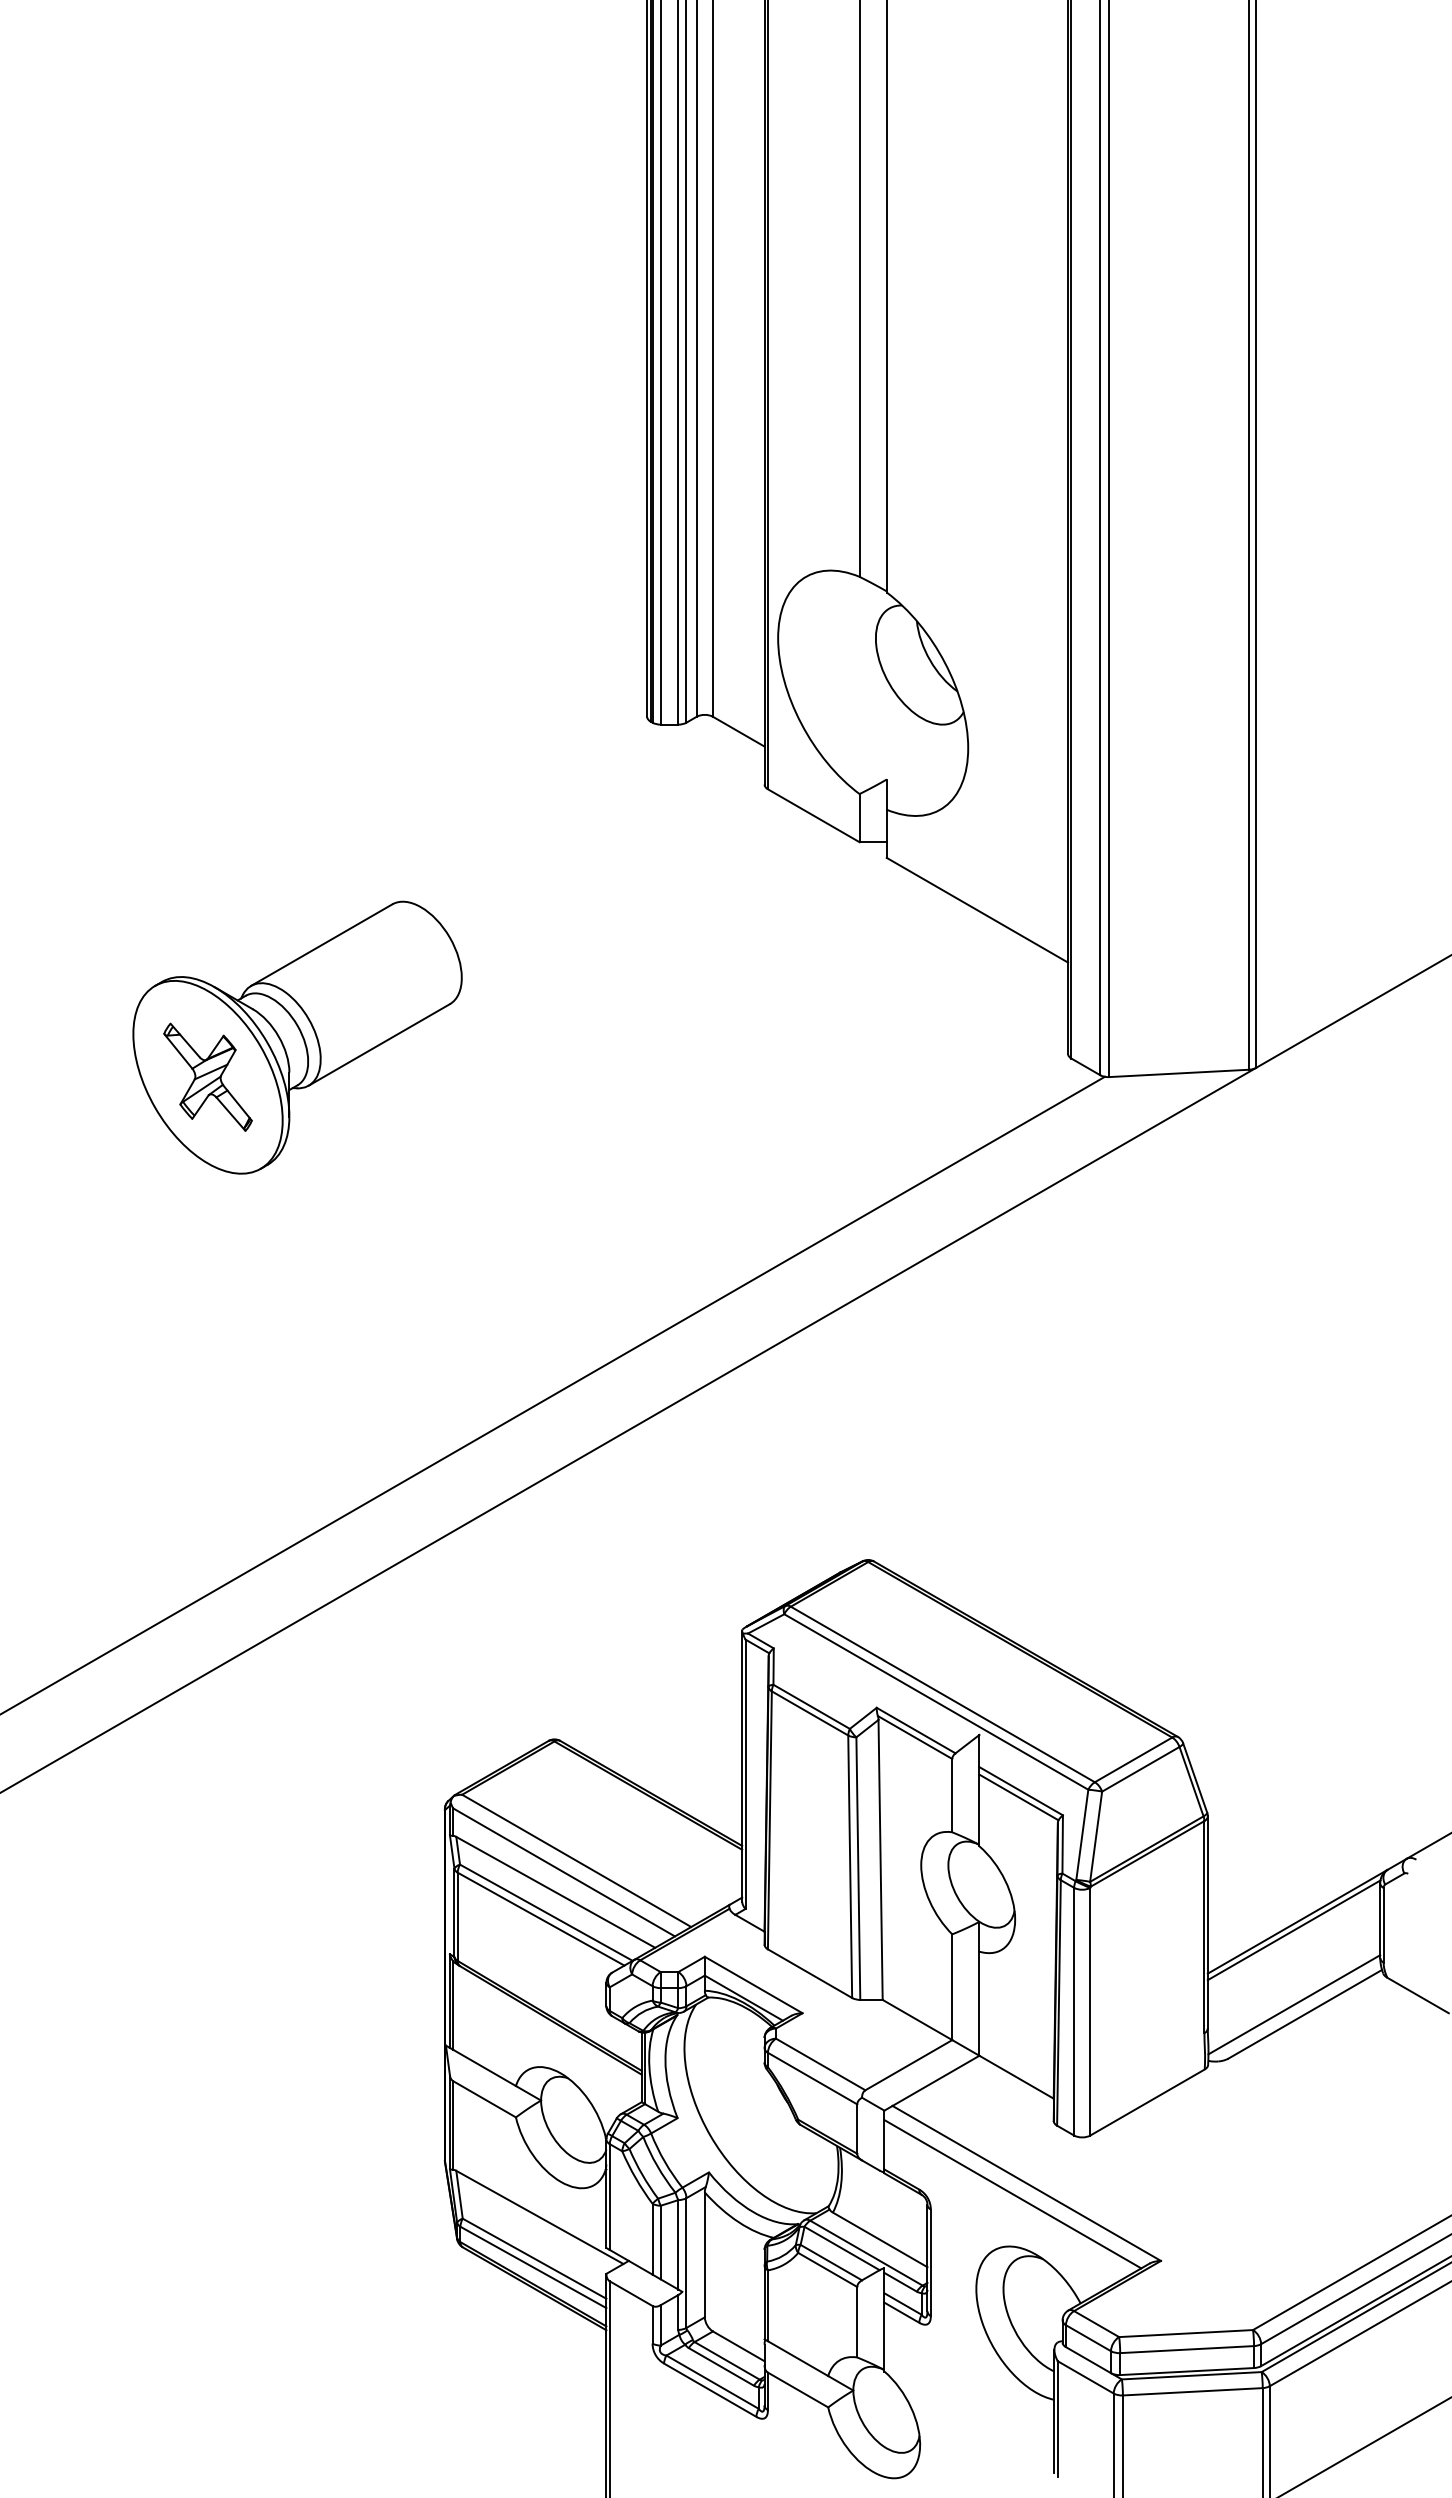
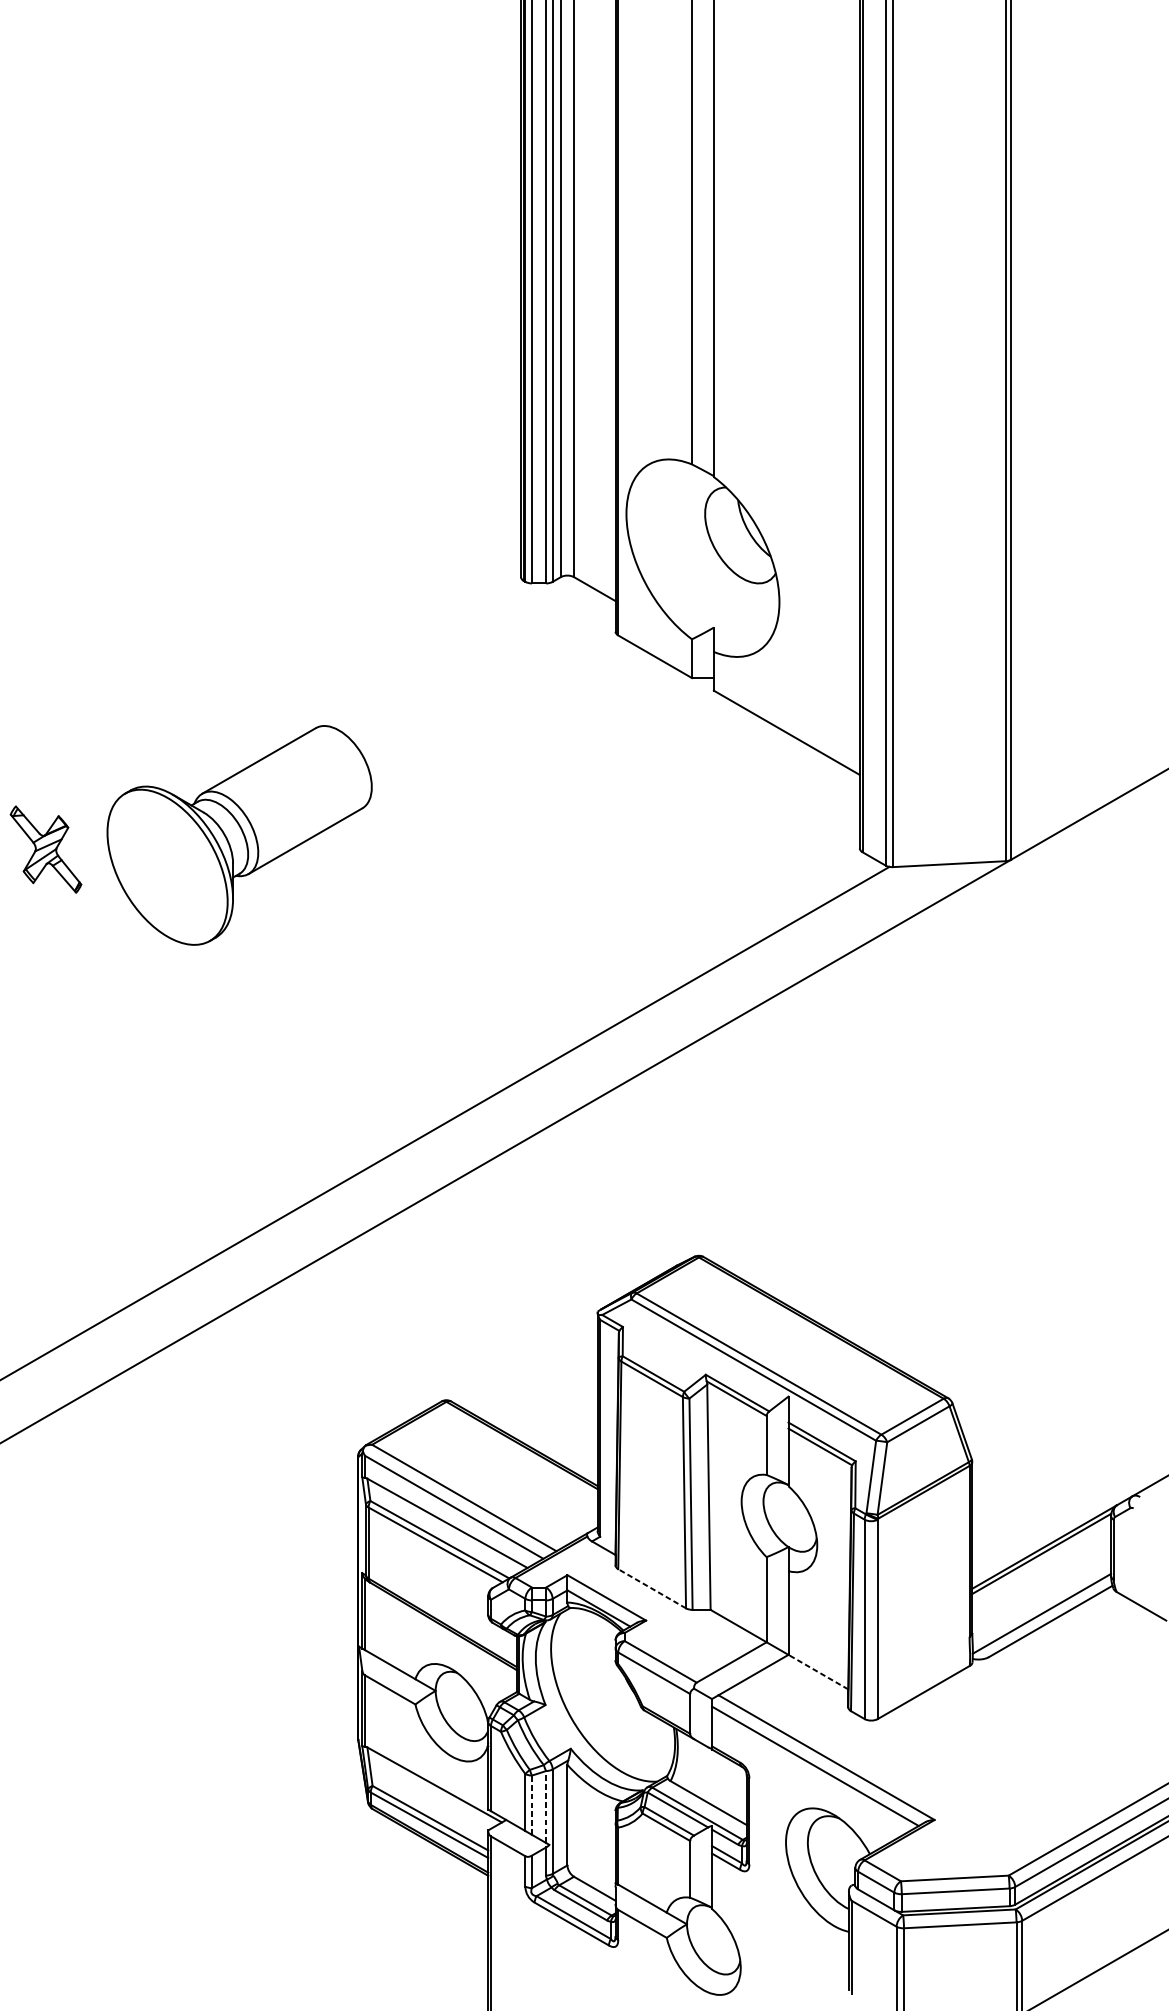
part: (207, 1076) -> (45, 848), moved
line: (810, 1973) -> (652, 1588), solid -> dashed
line: (1016, 2077) -> (818, 1672), solid -> dashed
line: (660, 2242) -> (531, 1805), solid -> dashed
line: (678, 2244) -> (546, 1806), solid -> dashed

